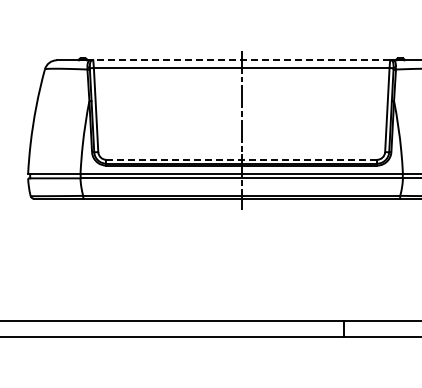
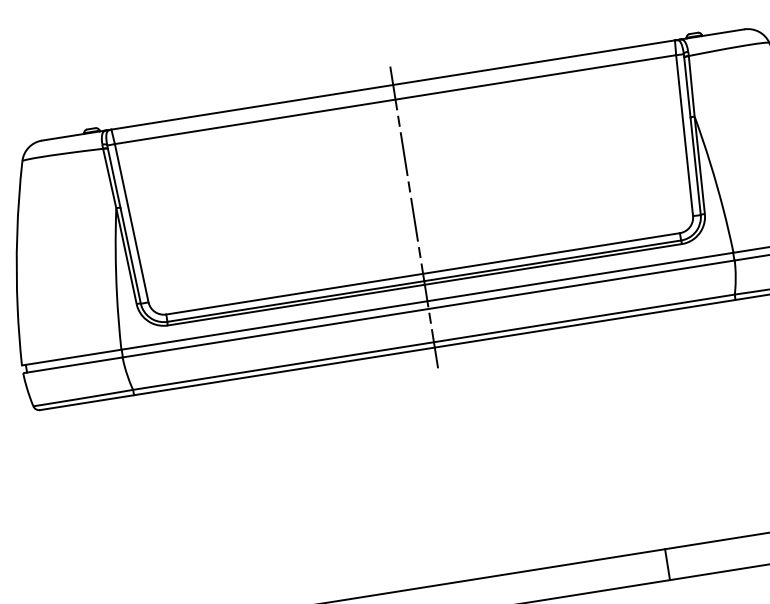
line: (241, 60) -> (392, 85), dashed -> solid
line: (241, 159) -> (422, 273), dashed -> solid

